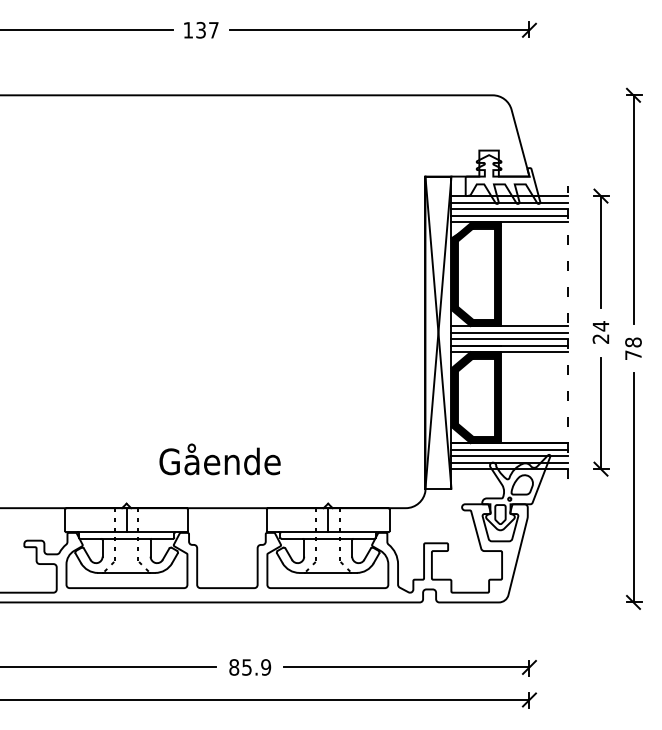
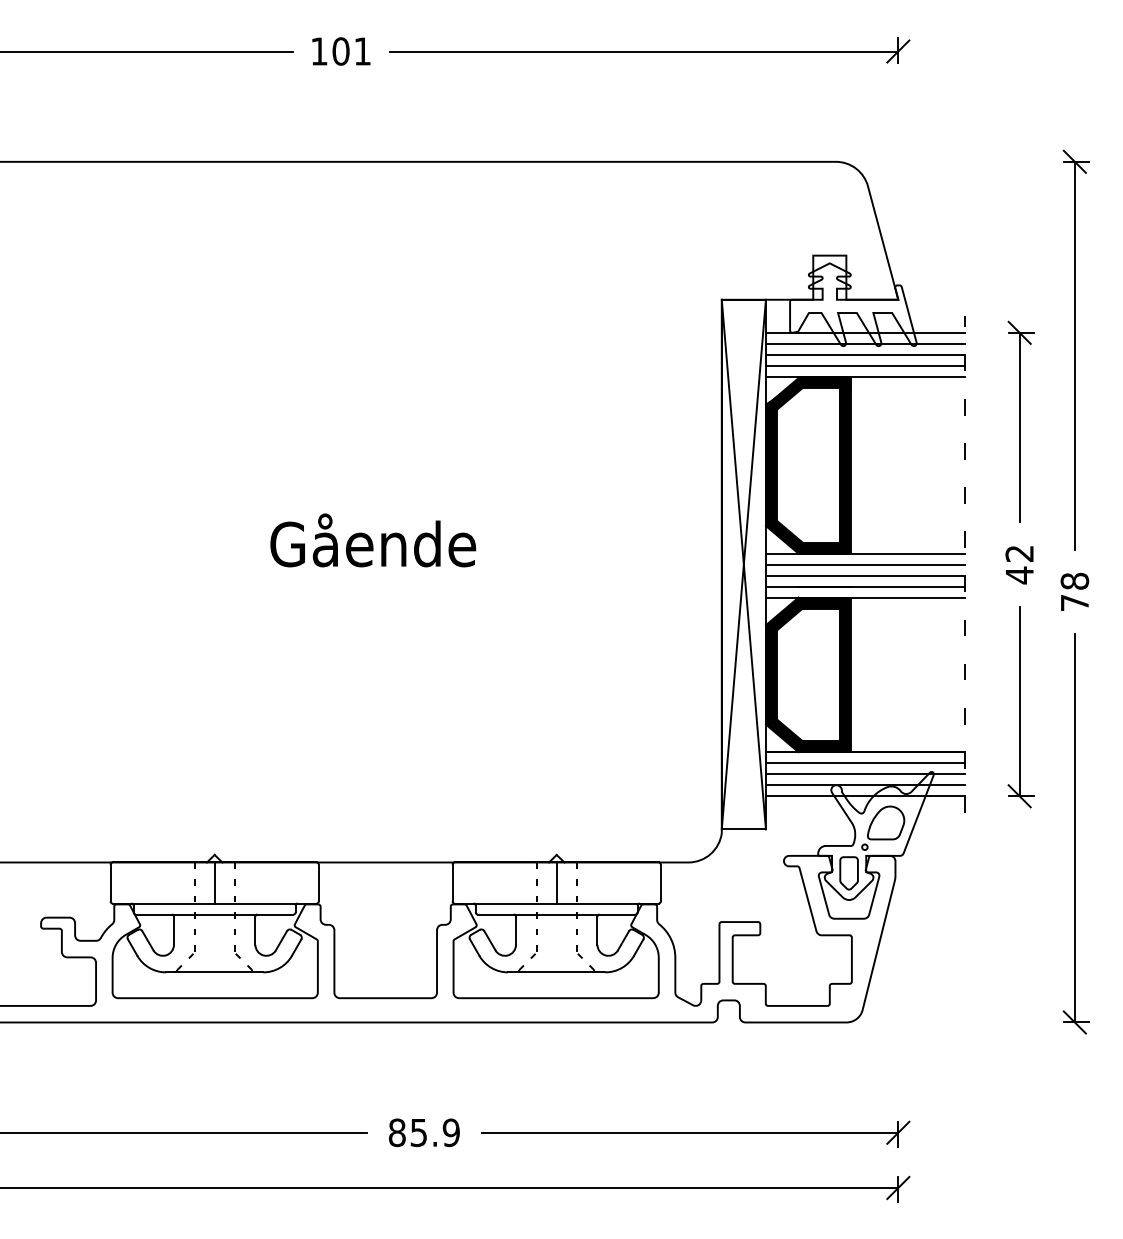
text: (207, 30) -> (351, 51), 137 -> 101
text: (600, 332) -> (1018, 564), 24 -> 42
text: (219, 459) -> (372, 540), moved

